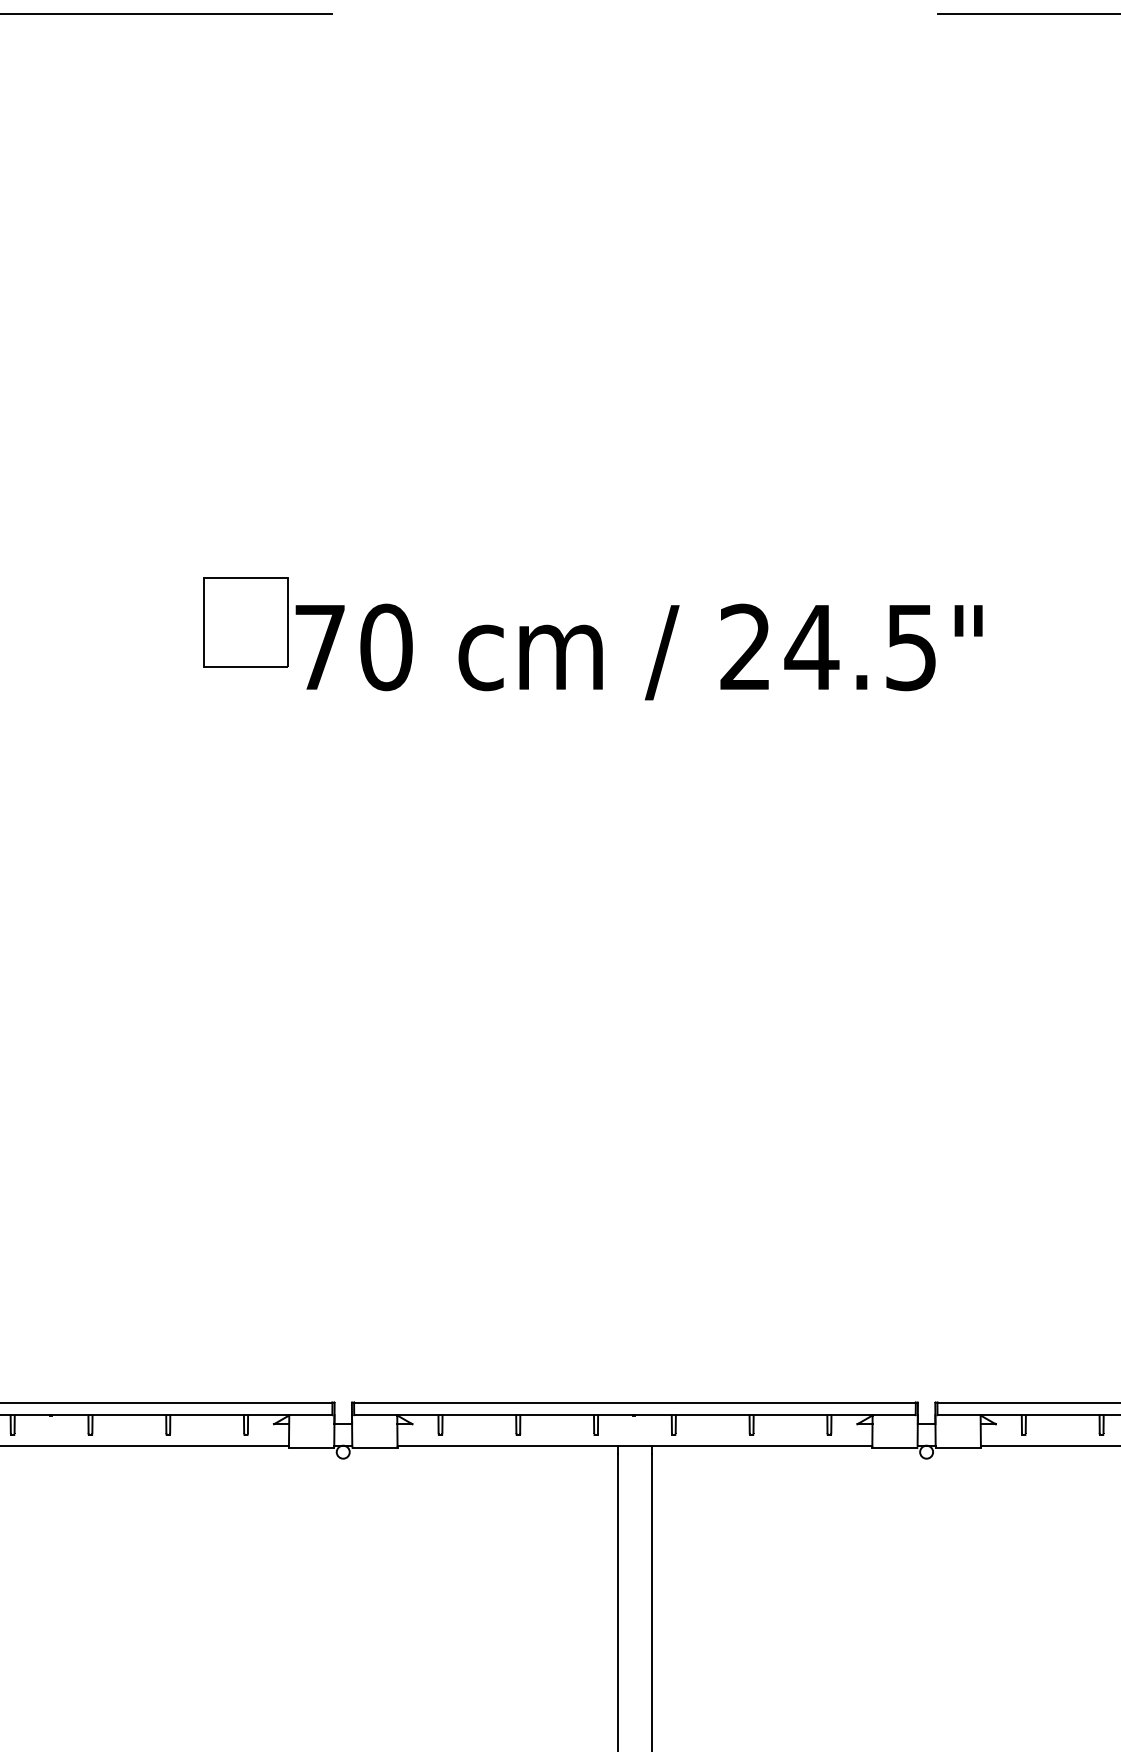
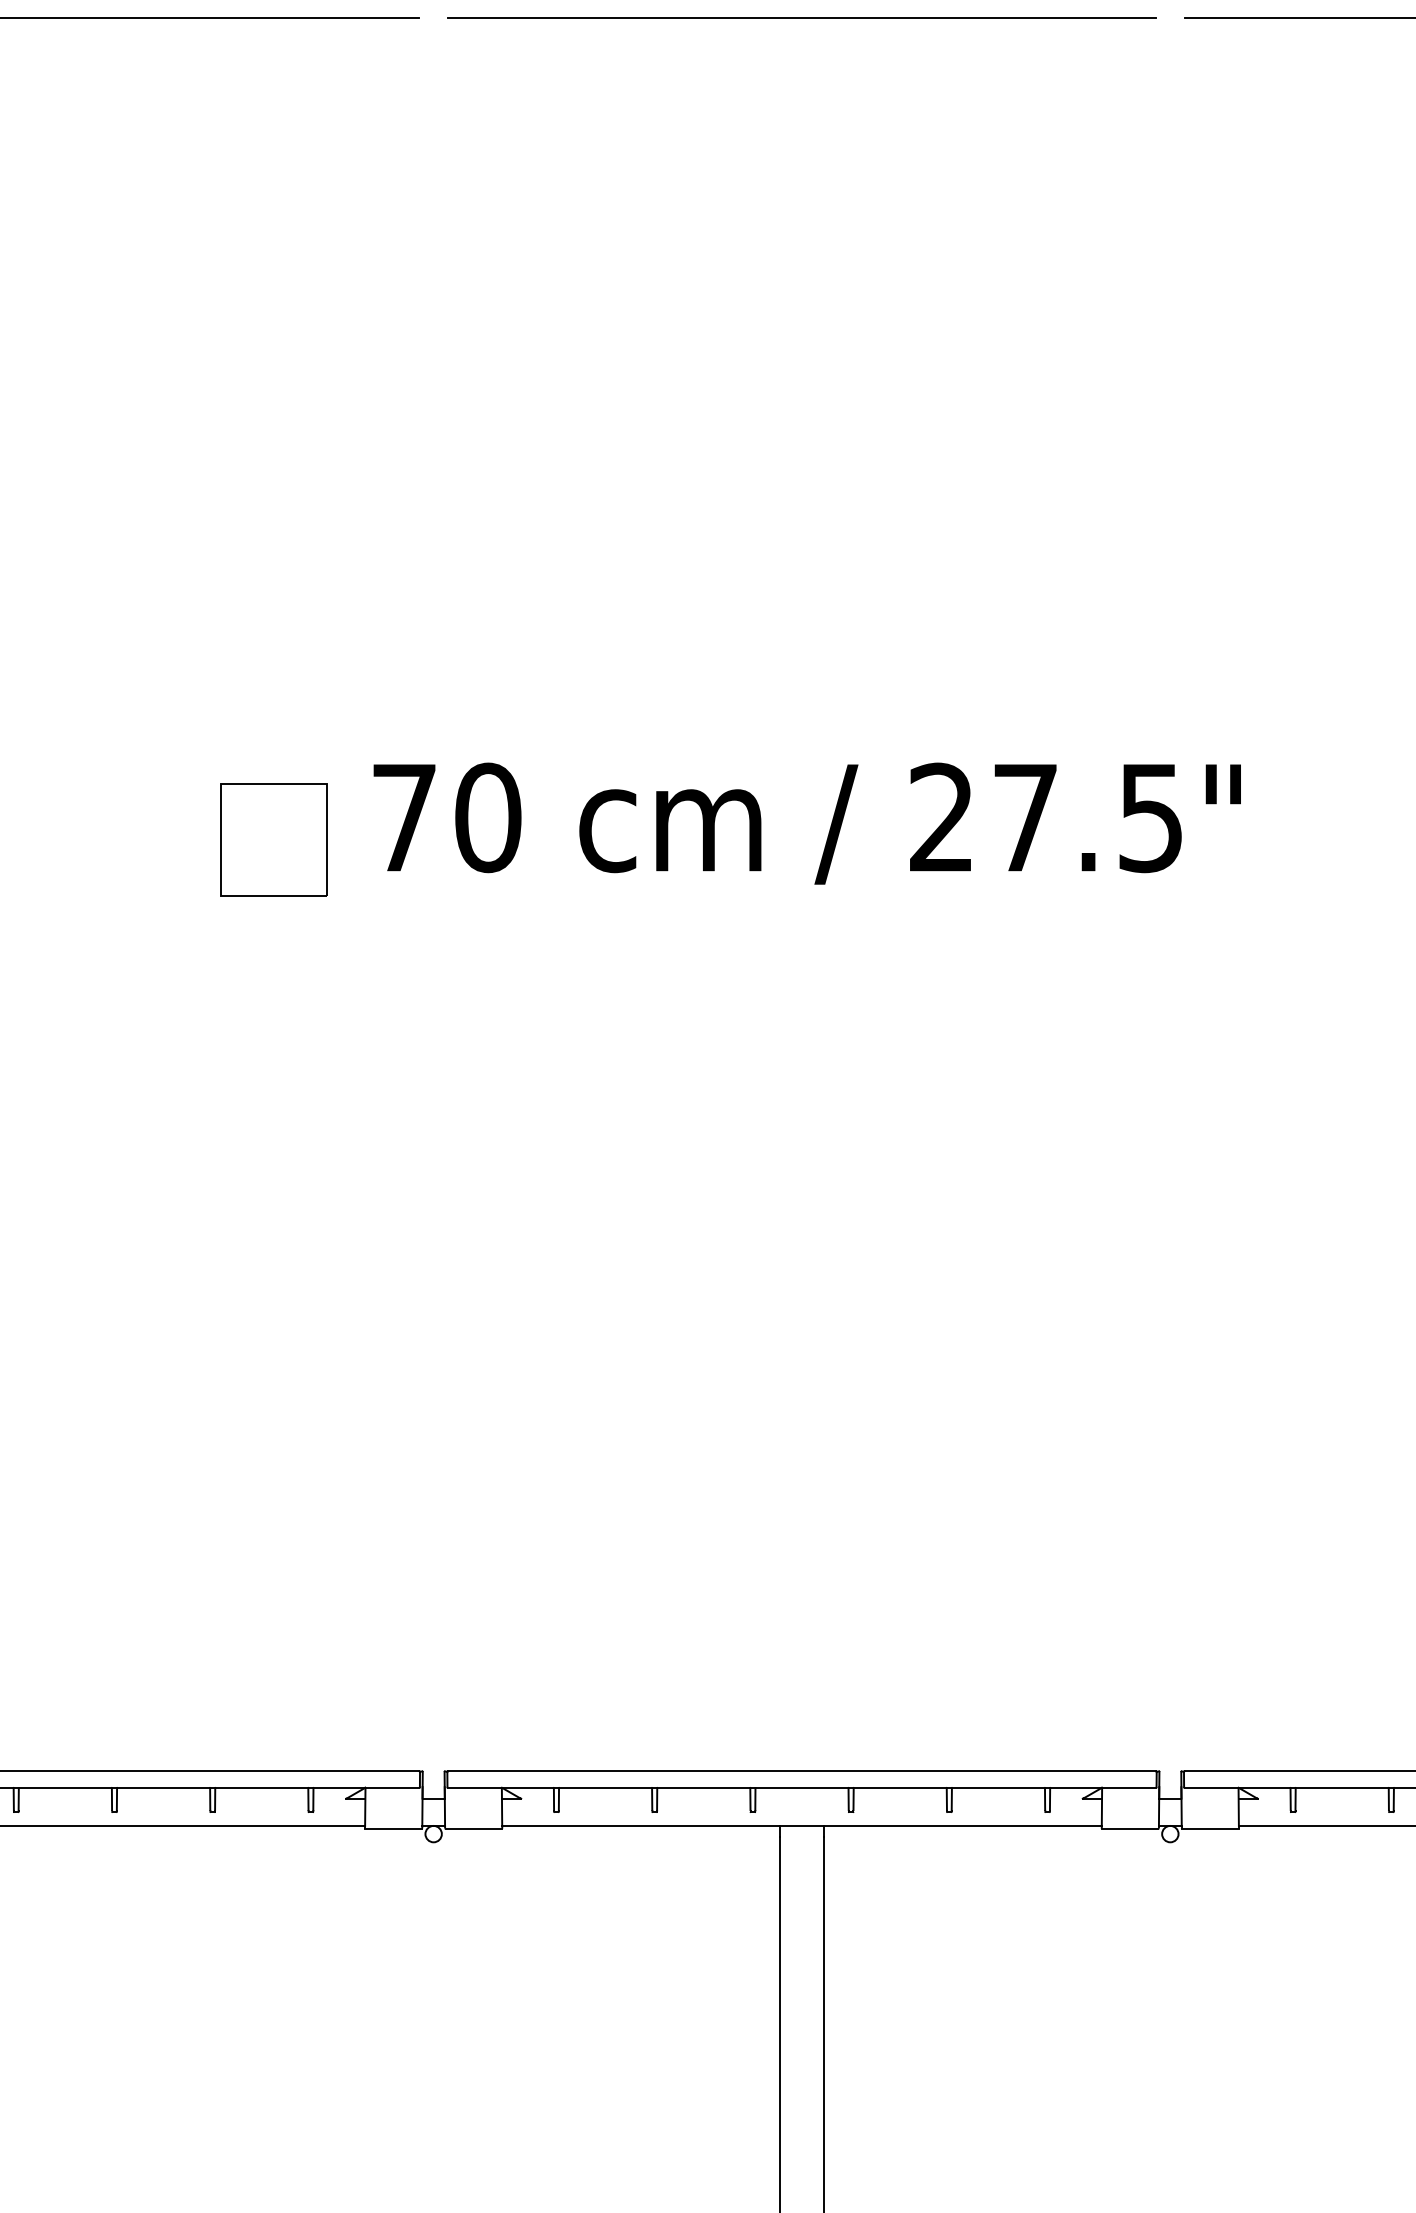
line: (634, 14) -> (801, 18), added
part: (245, 622) -> (273, 839), moved
text: (811, 647) -> (1025, 817), 24.5" -> 27.5"

